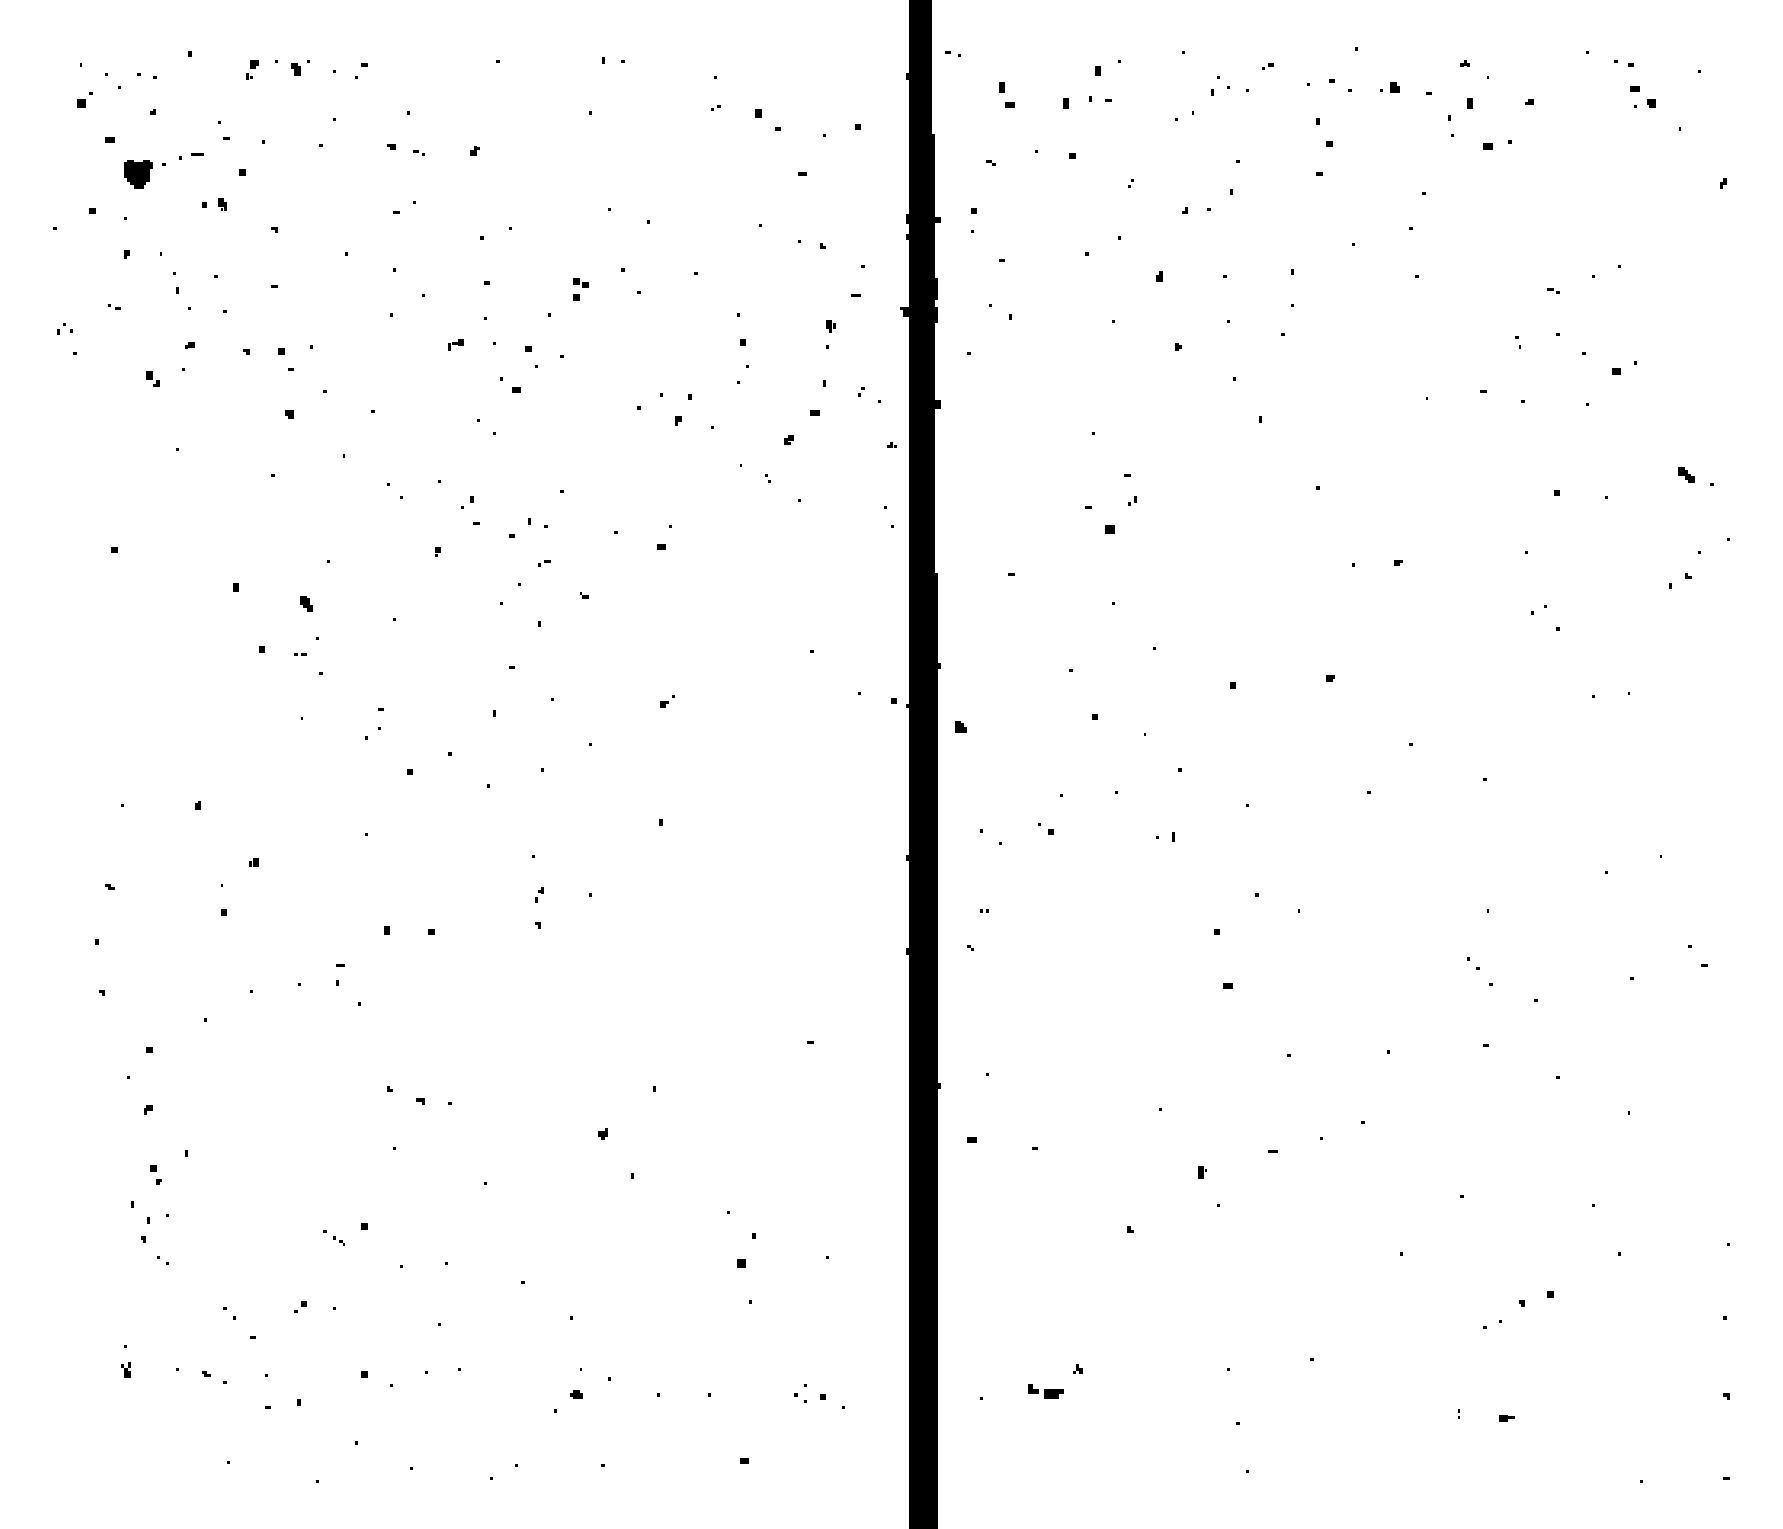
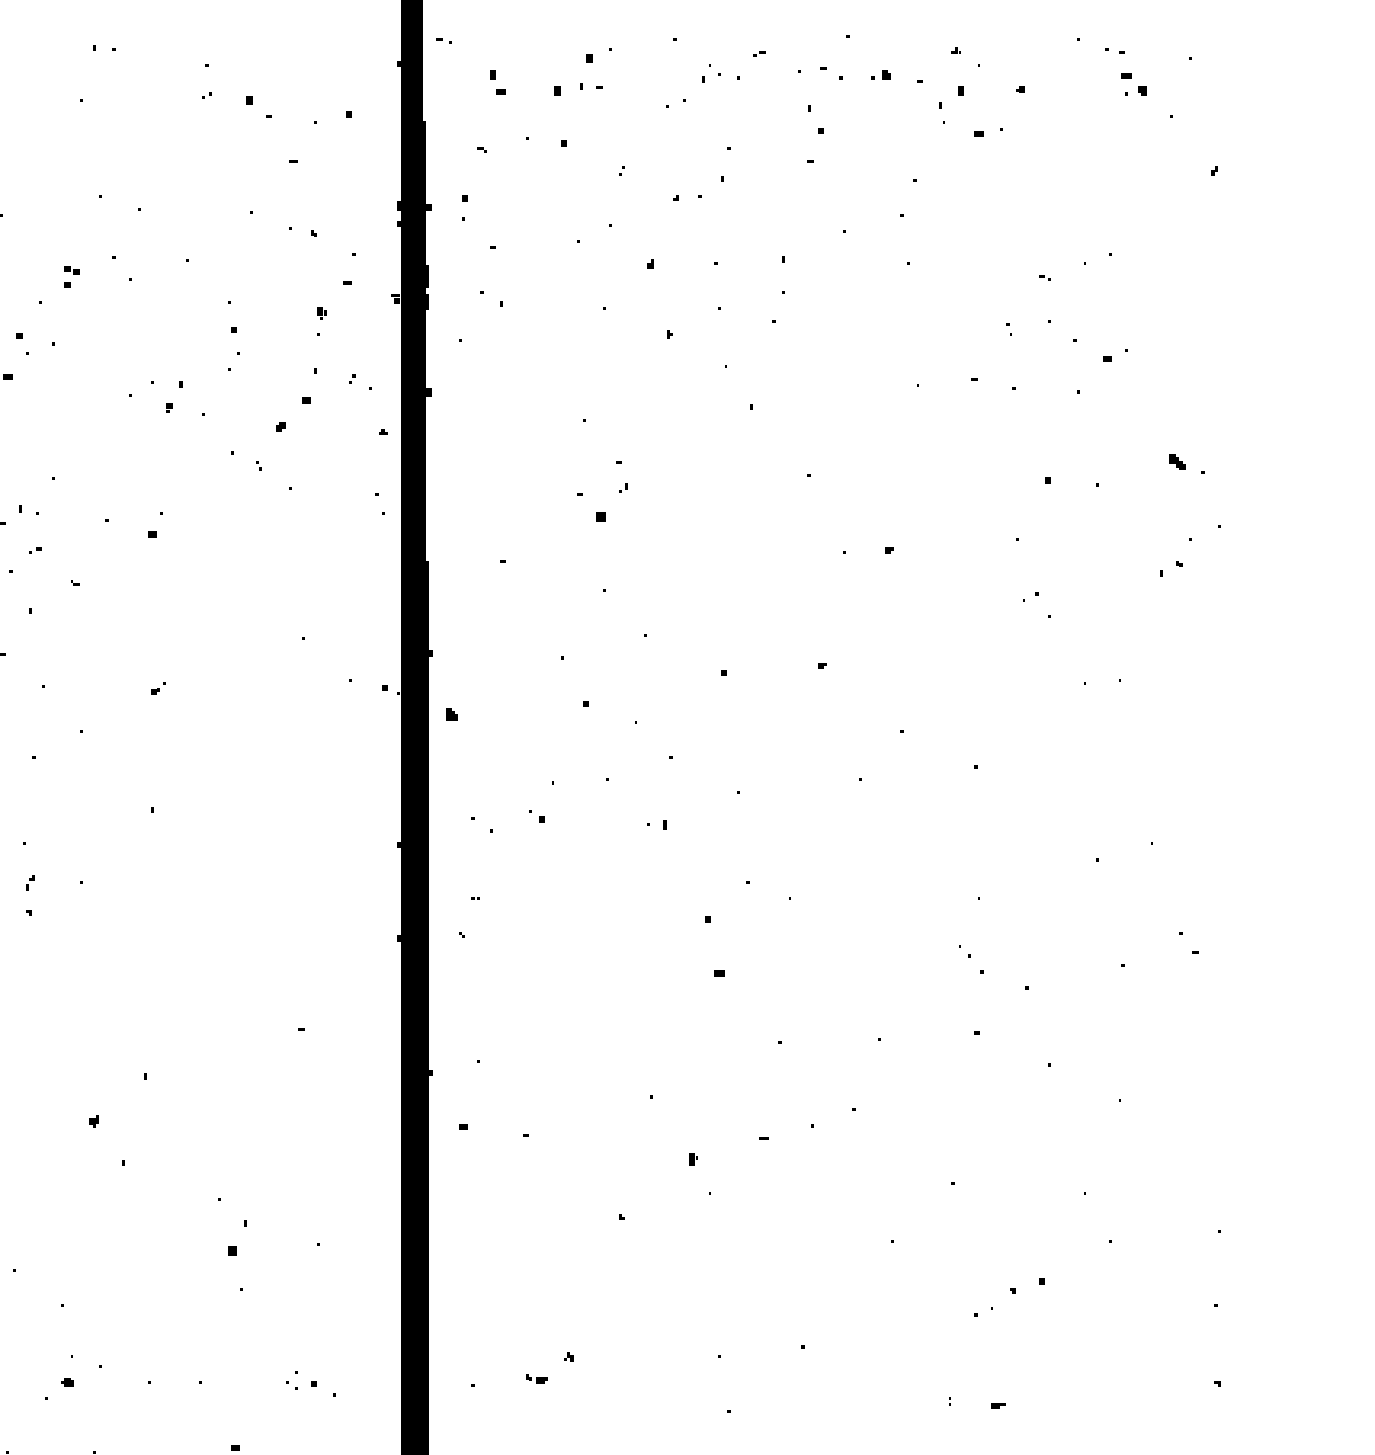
part: (1045, 1391) -> (536, 1378), size x0.62

